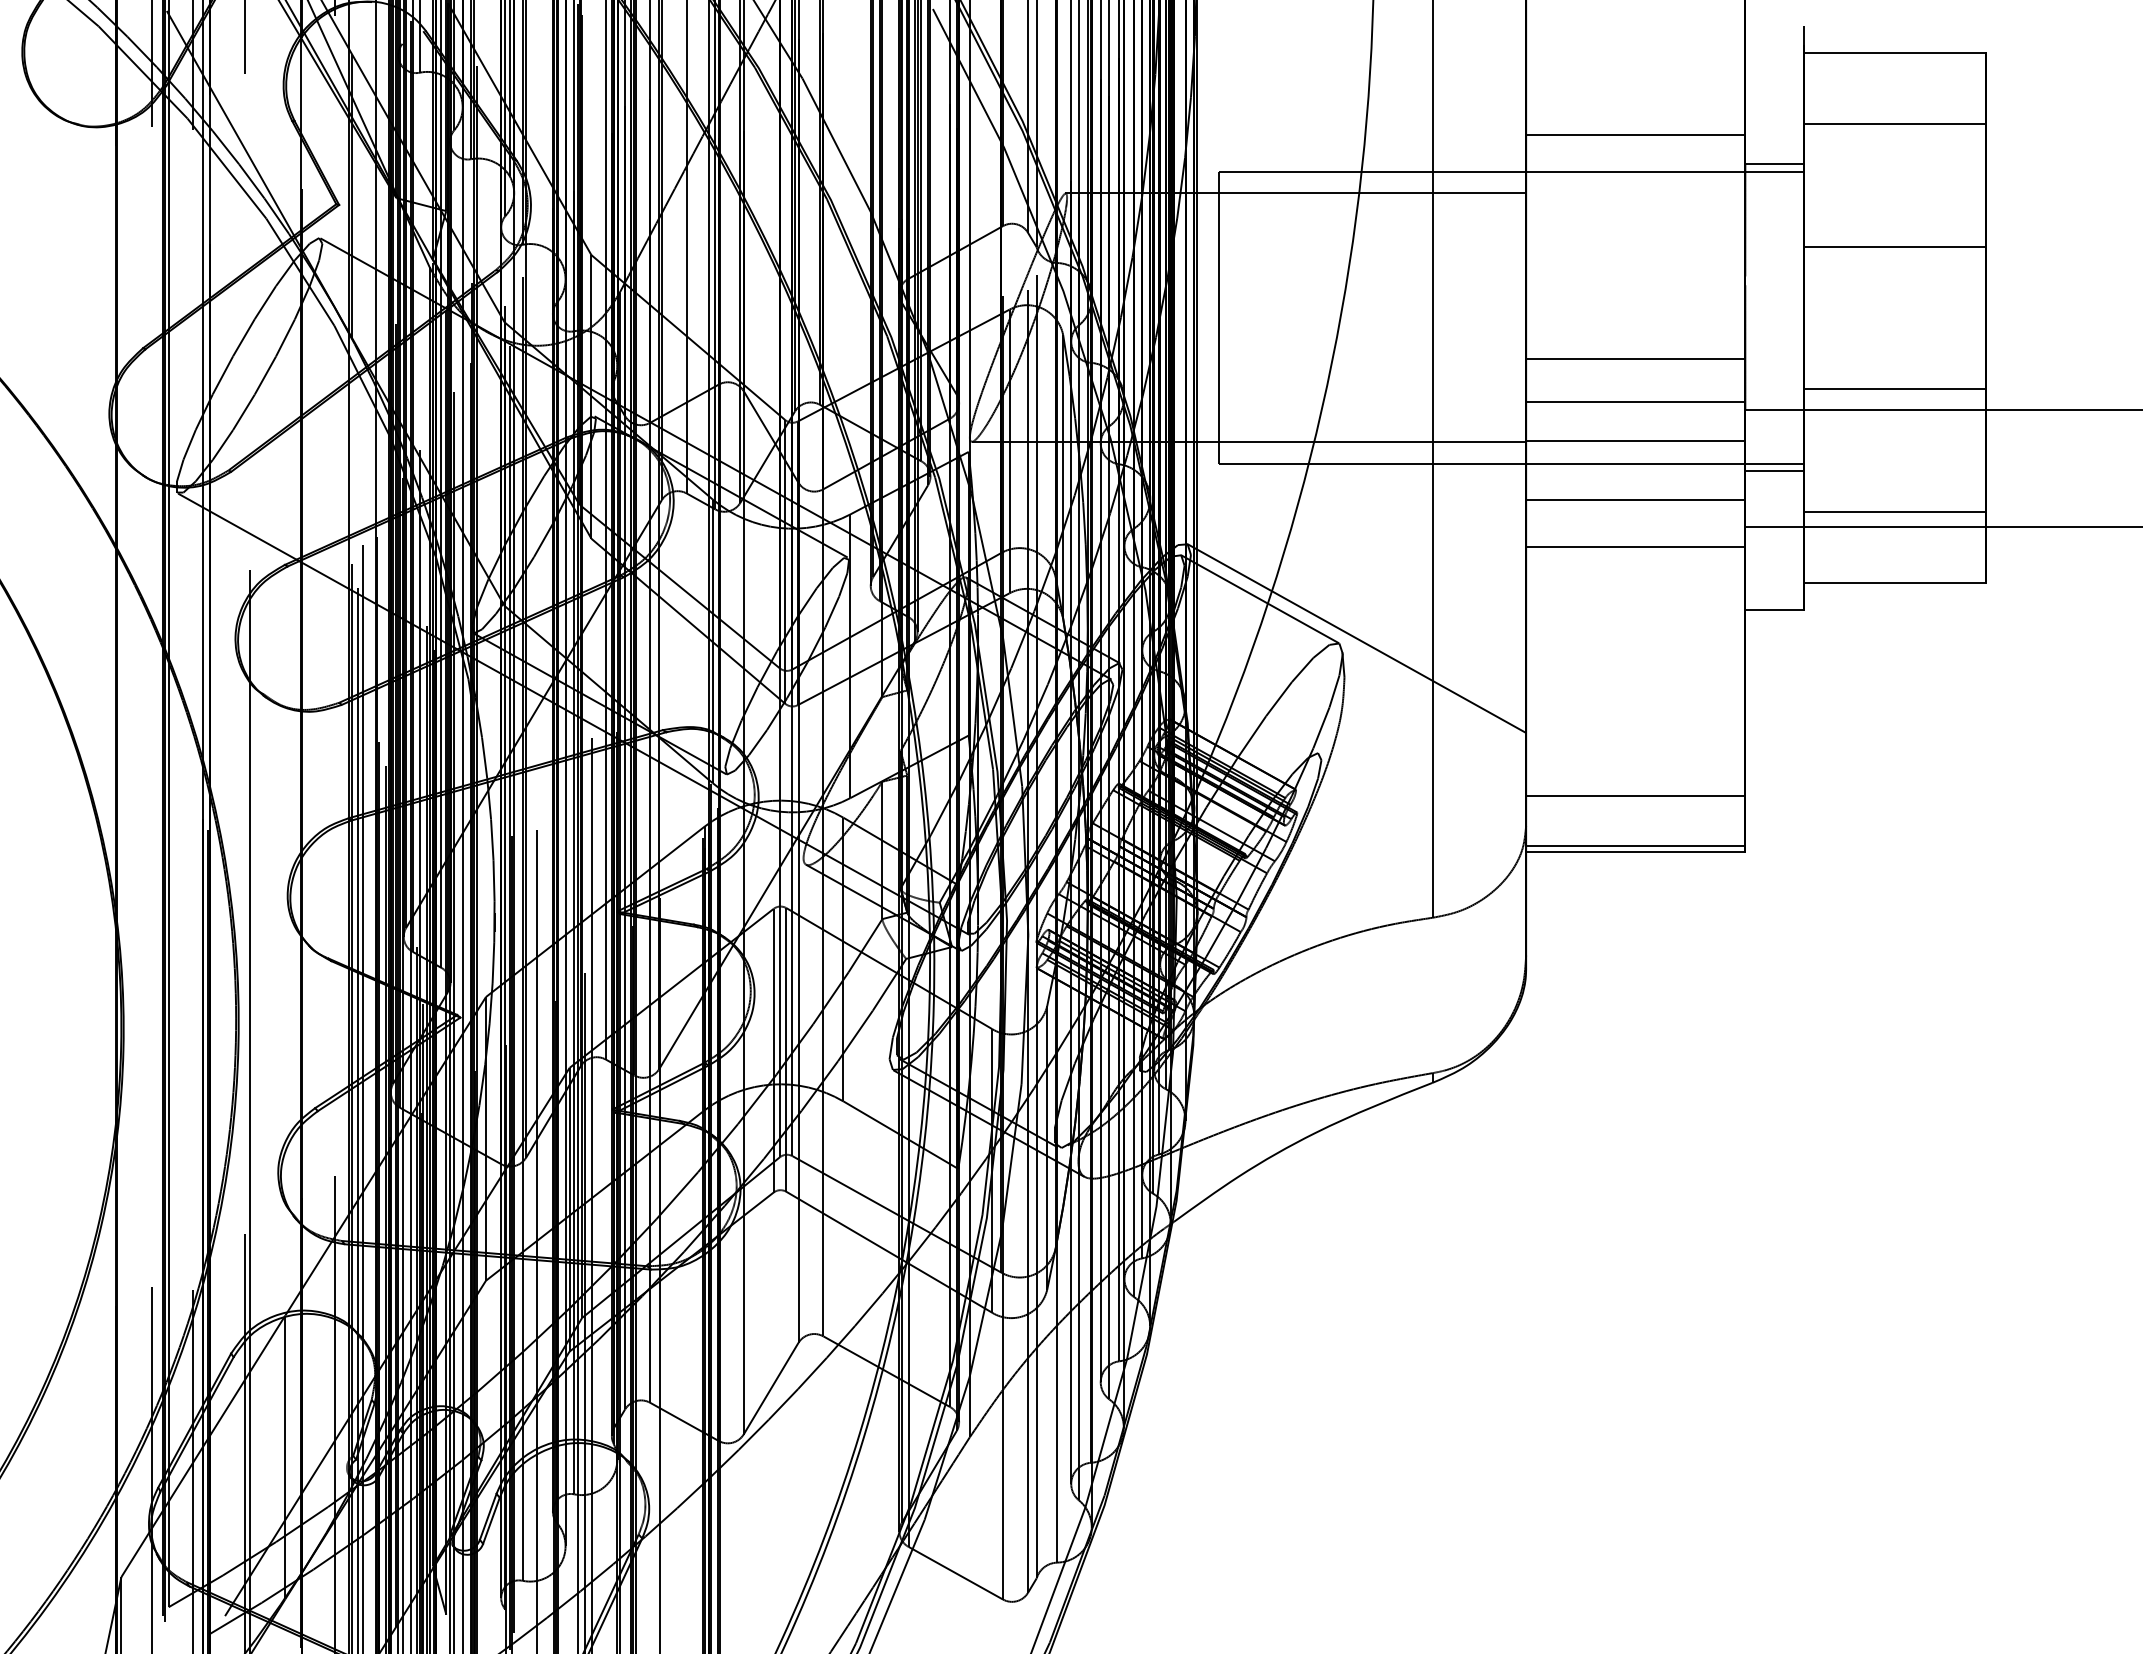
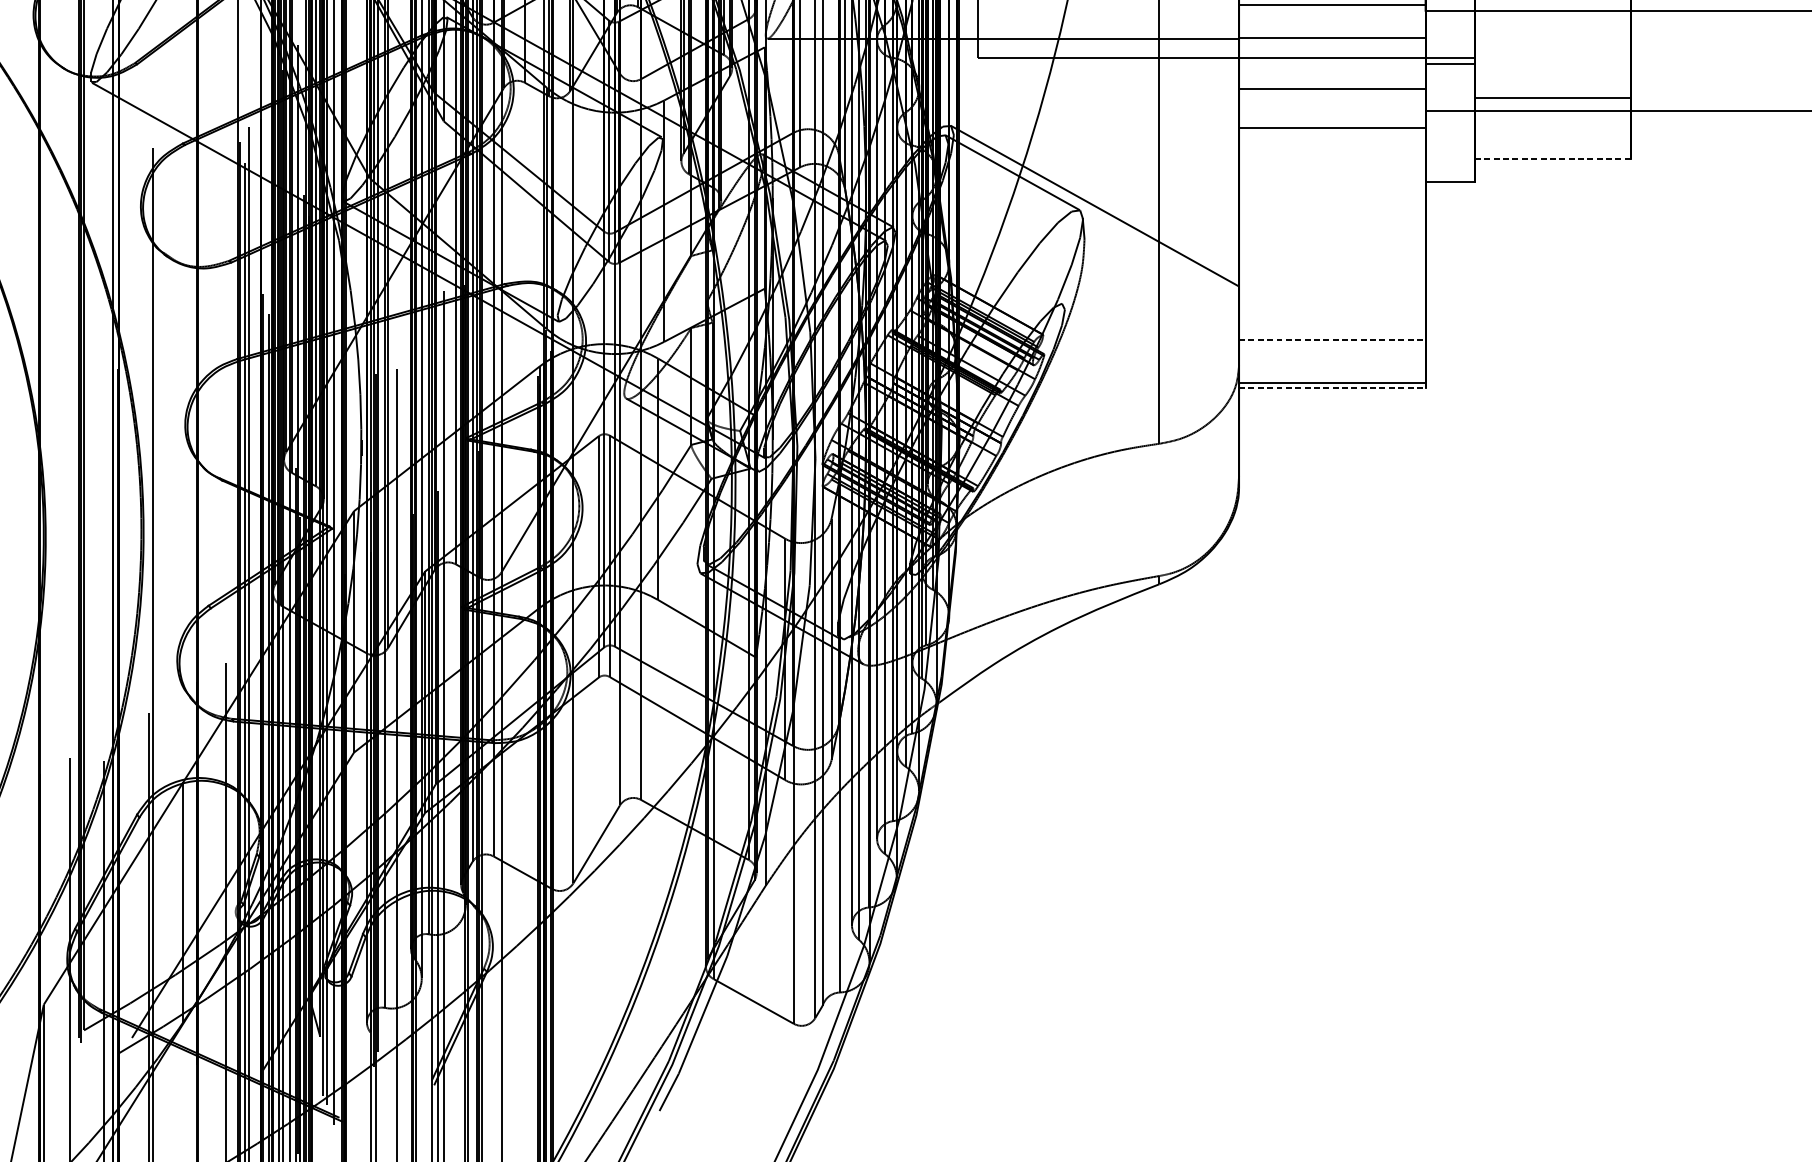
line: (1894, 582) -> (1552, 158), solid -> dashed
line: (1635, 796) -> (1332, 340), solid -> dashed
line: (1635, 852) -> (1332, 388), solid -> dashed

